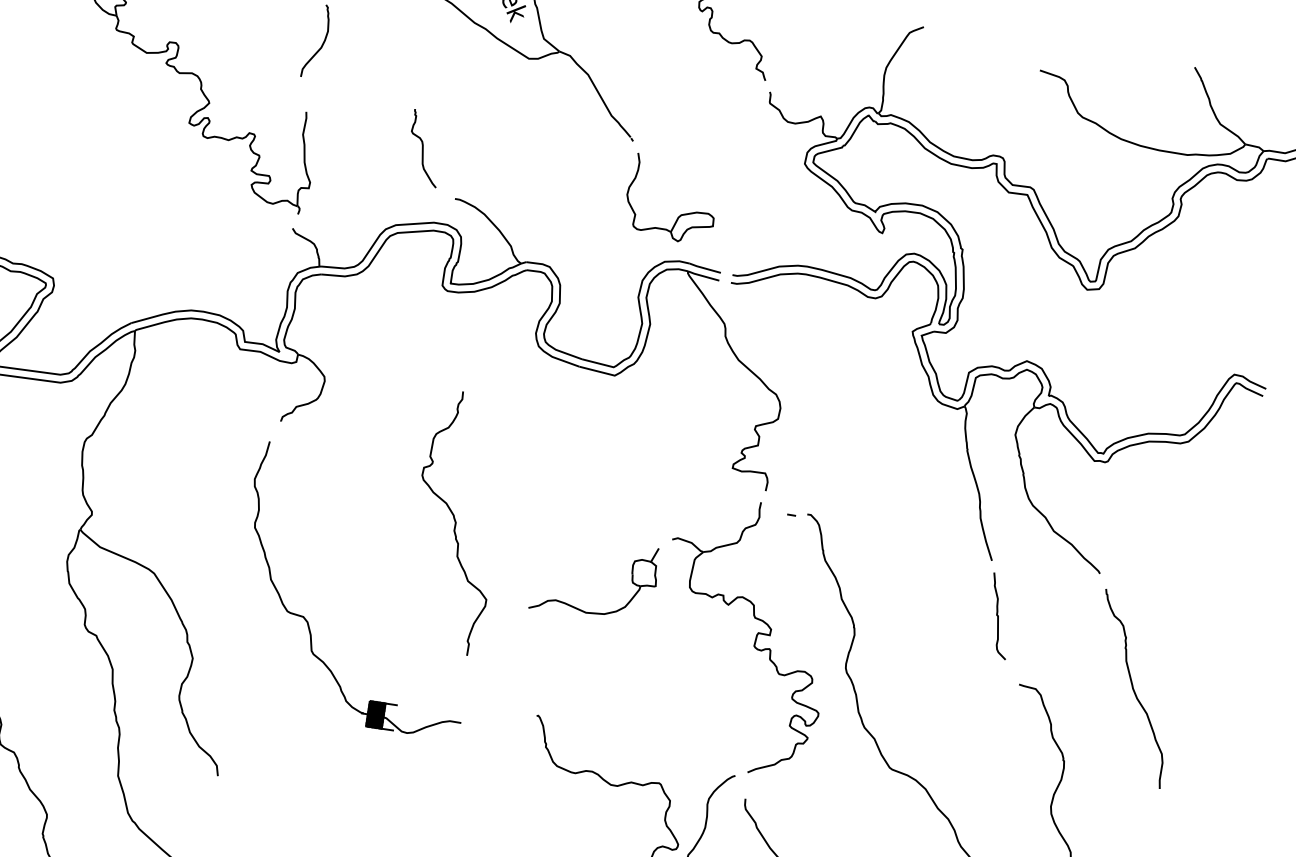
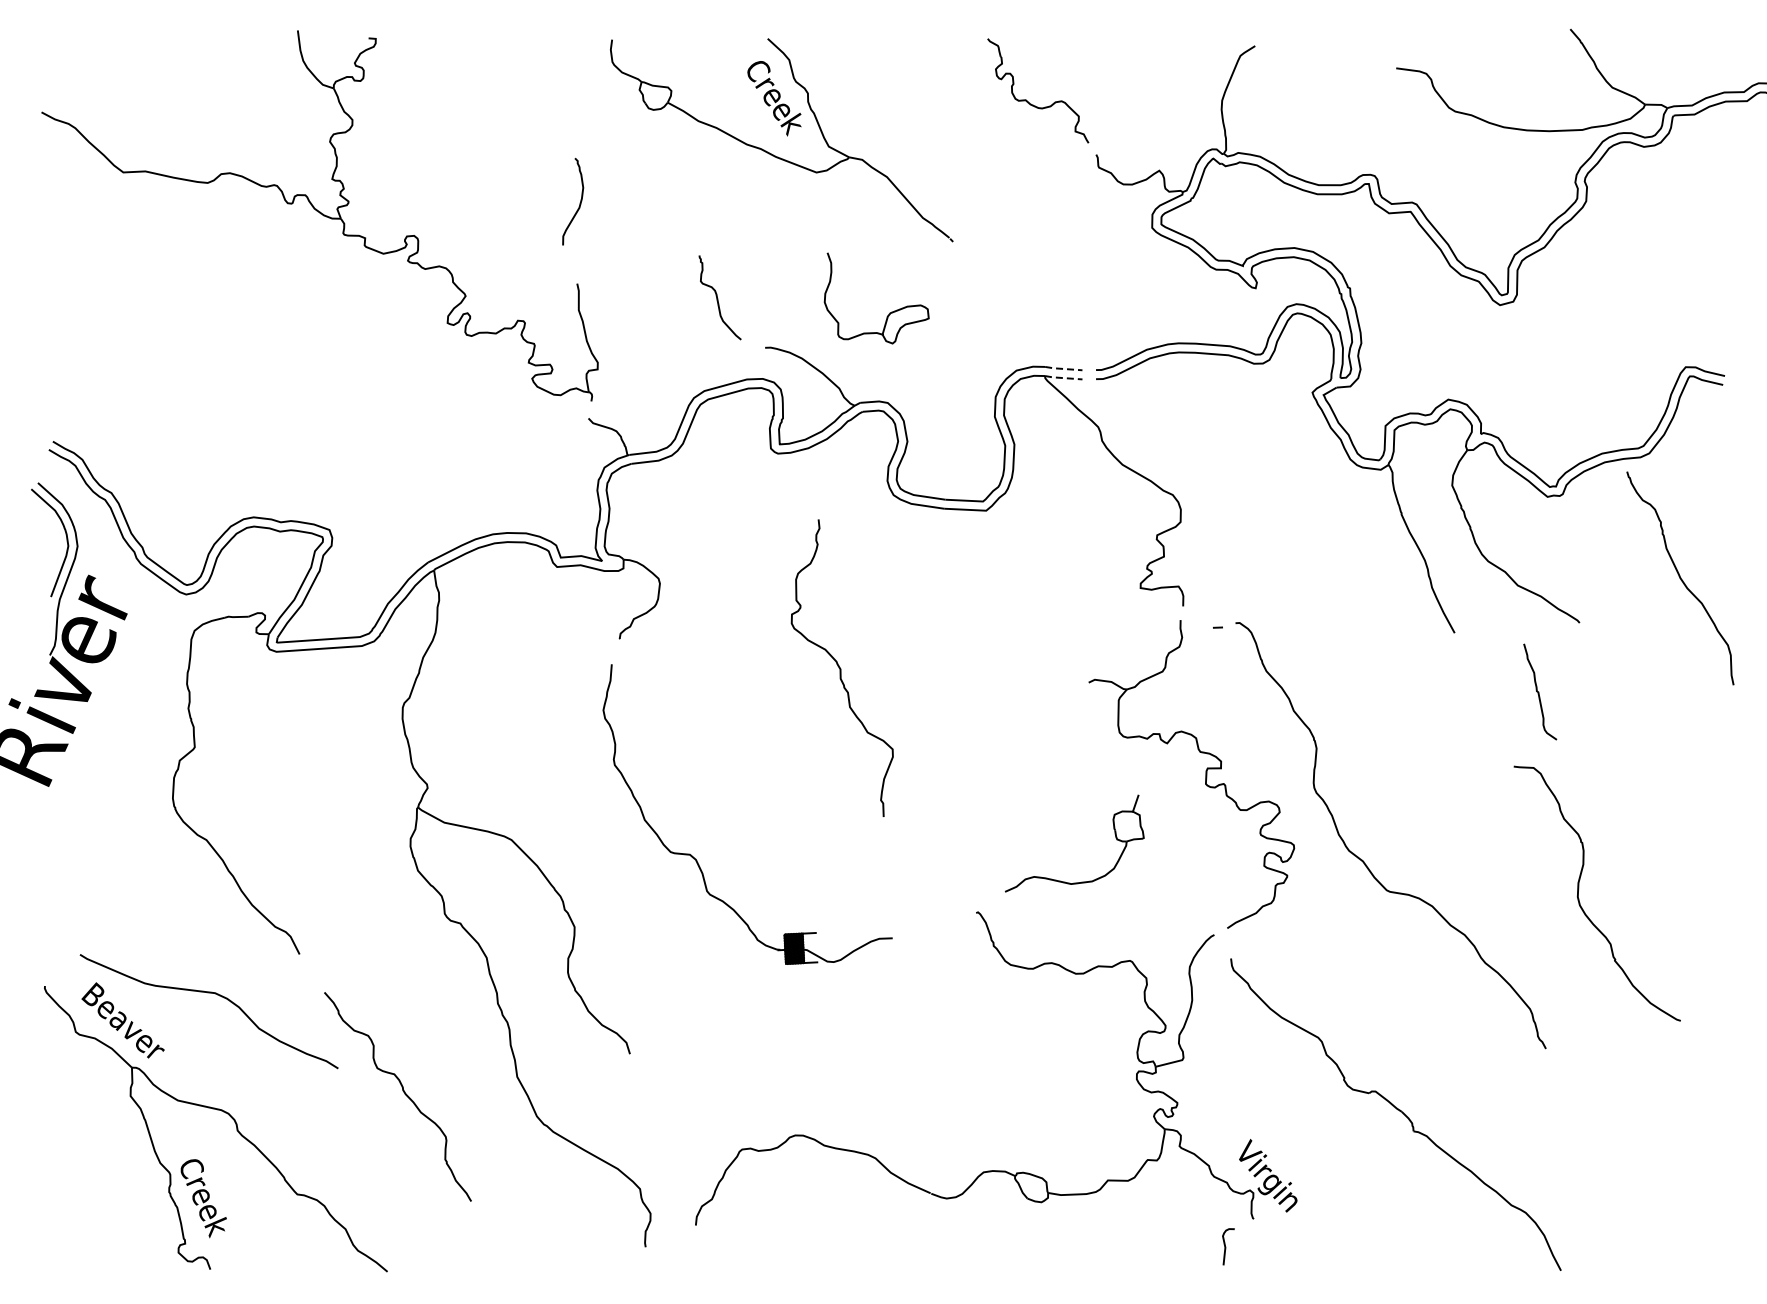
part: (680, 214) -> (889, 312), moved
line: (705, 268) -> (1063, 368), solid -> dashed
line: (703, 276) -> (1063, 378), solid -> dashed
curve: (456, 521) -> (840, 667), moved
part: (595, 612) -> (1081, 881), moved
curve: (999, 616) -> (1539, 692), moved
curve: (1133, 688) -> (1680, 578), moved

